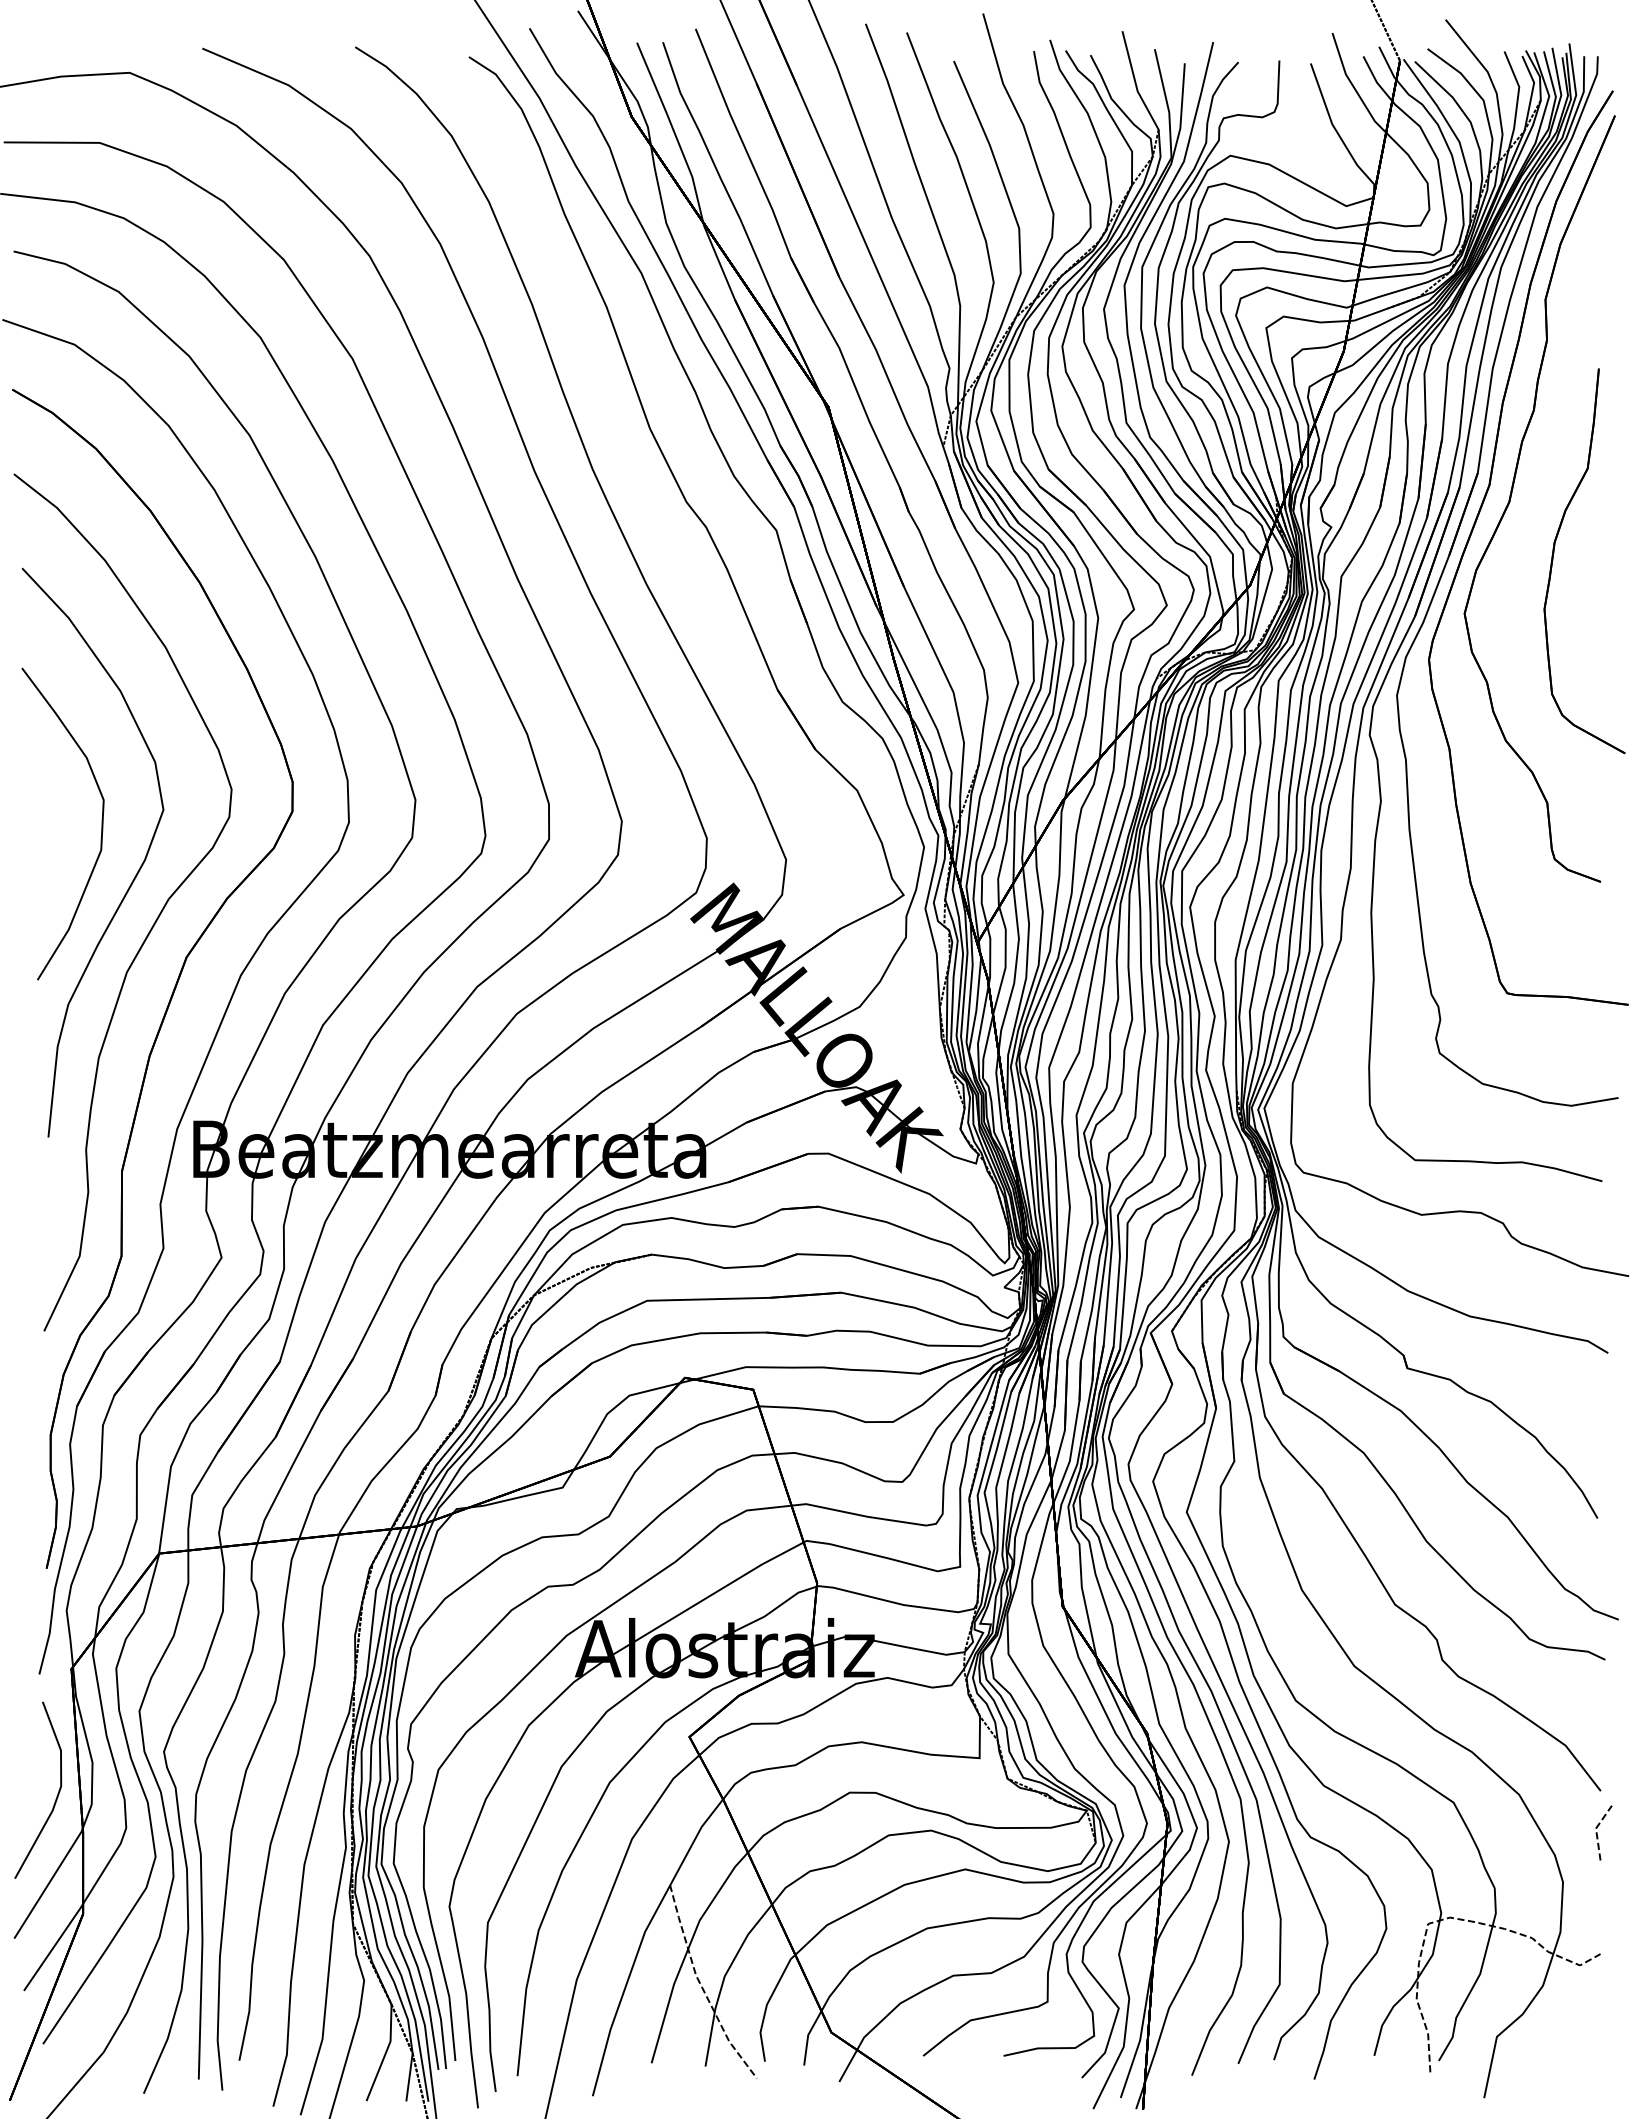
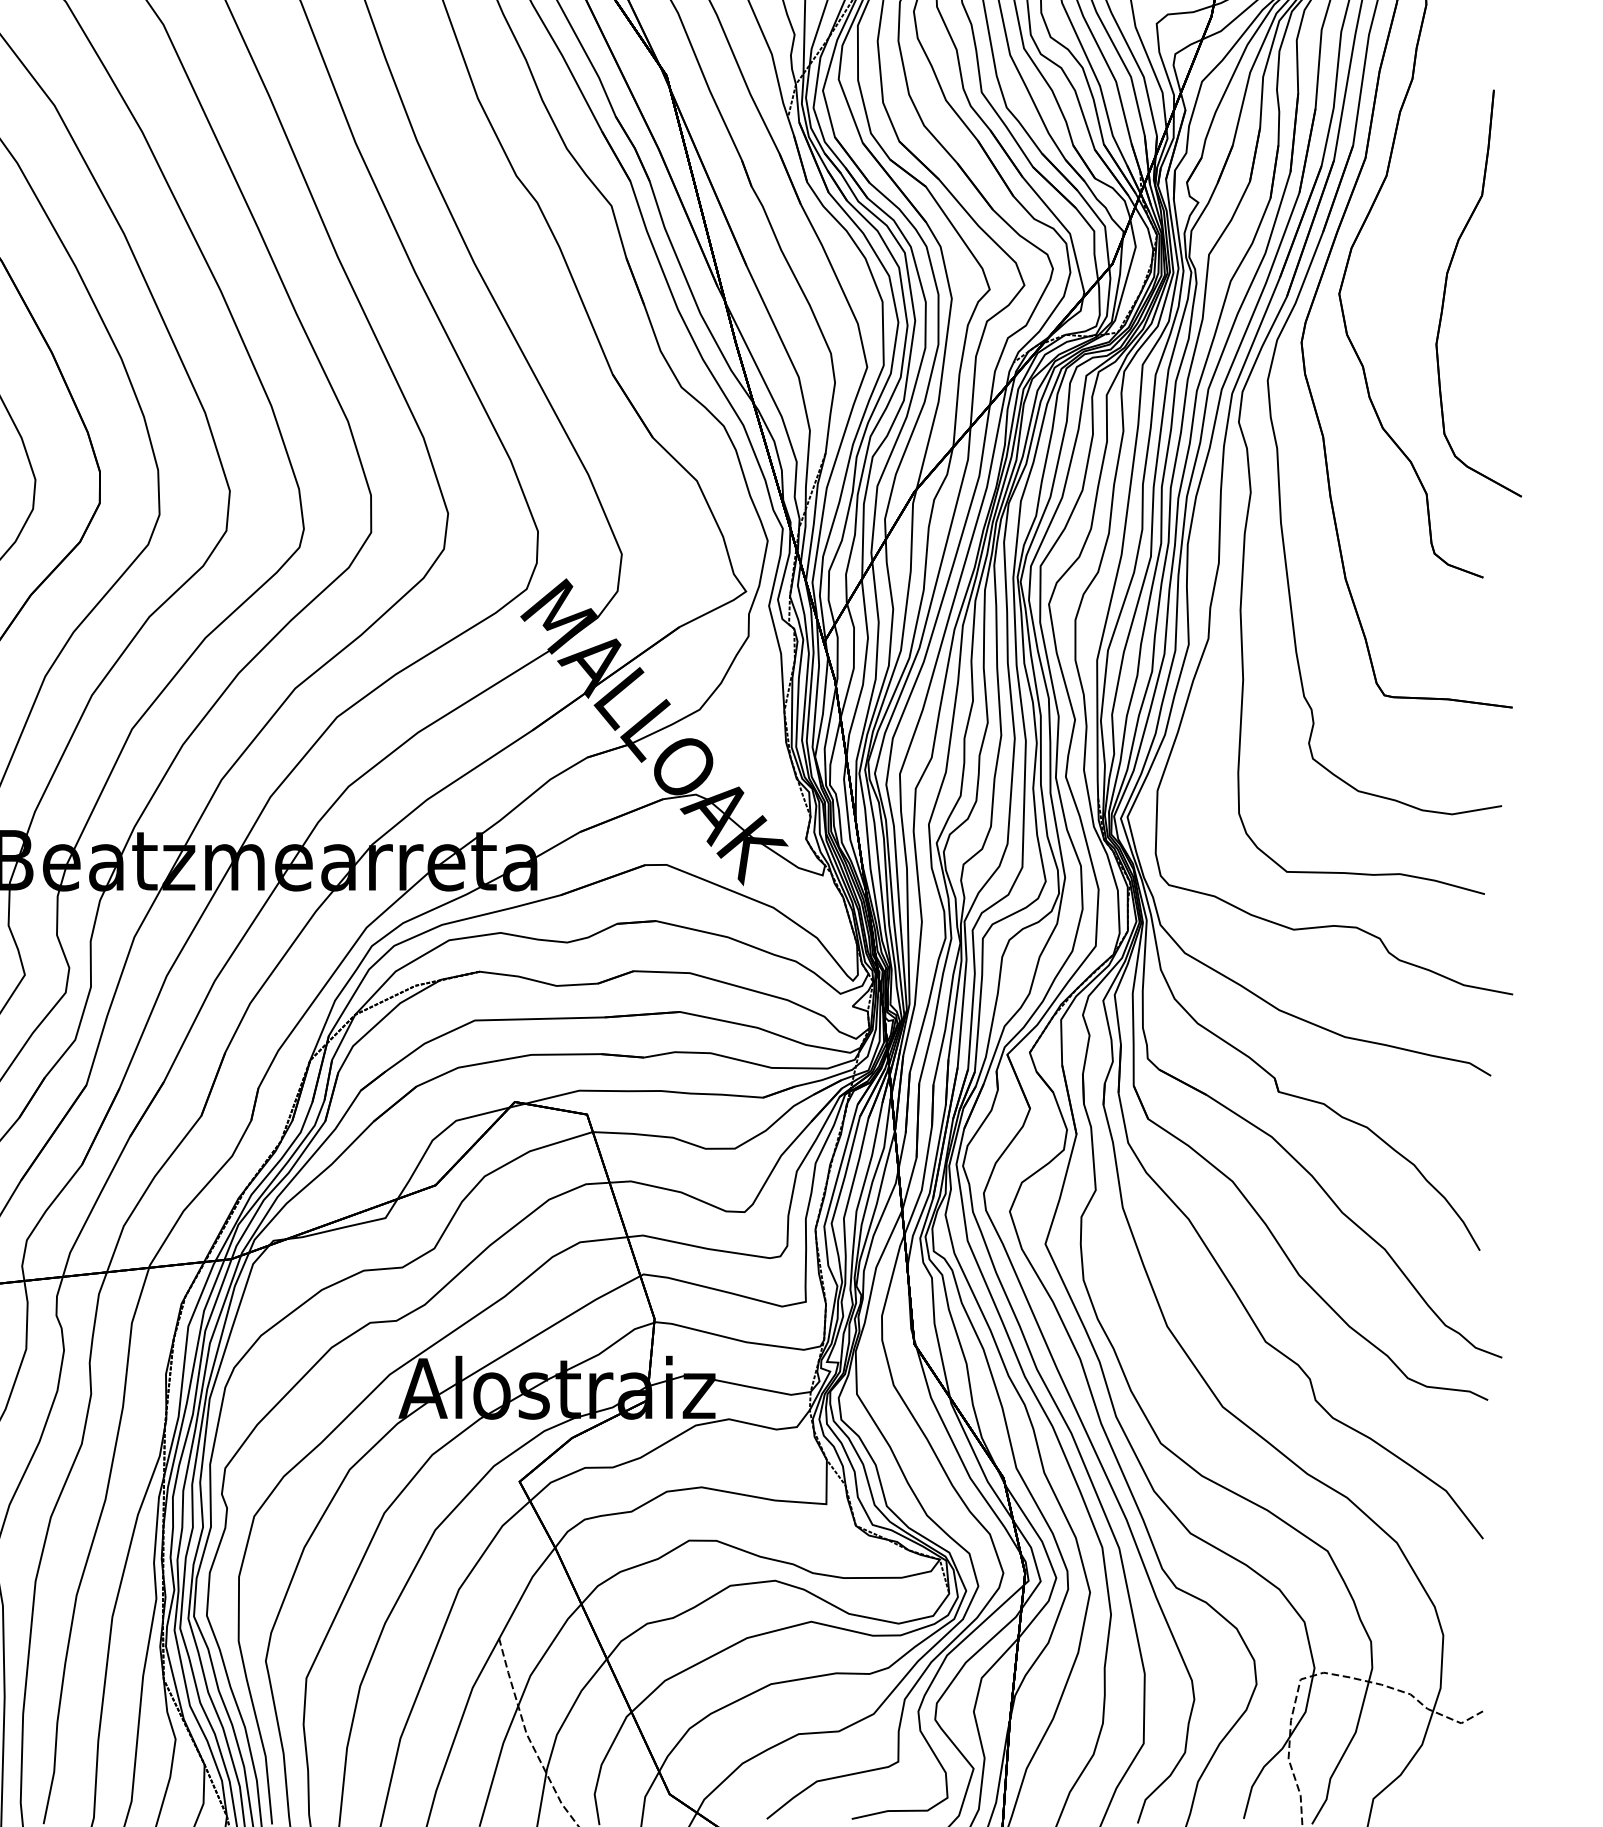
part: (1553, 560) -> (1445, 292), moved
line: (1597, 1832) -> (1479, 1582), removed

